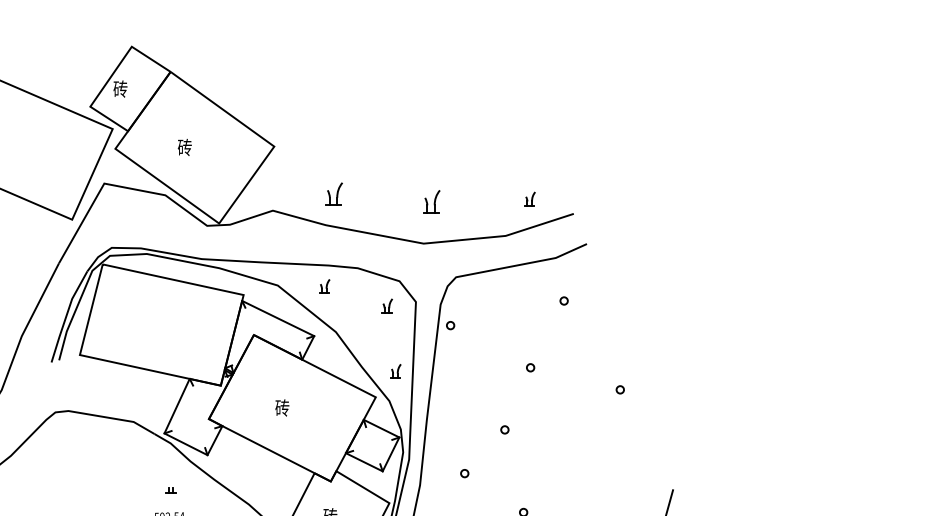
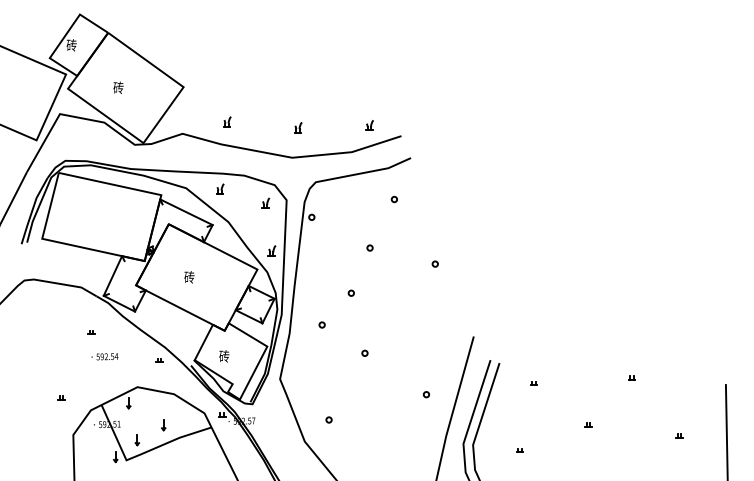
part: (334, 193) -> (227, 121), size x0.62
part: (432, 202) -> (298, 127), size x0.62
part: (171, 490) -> (91, 332), moved

